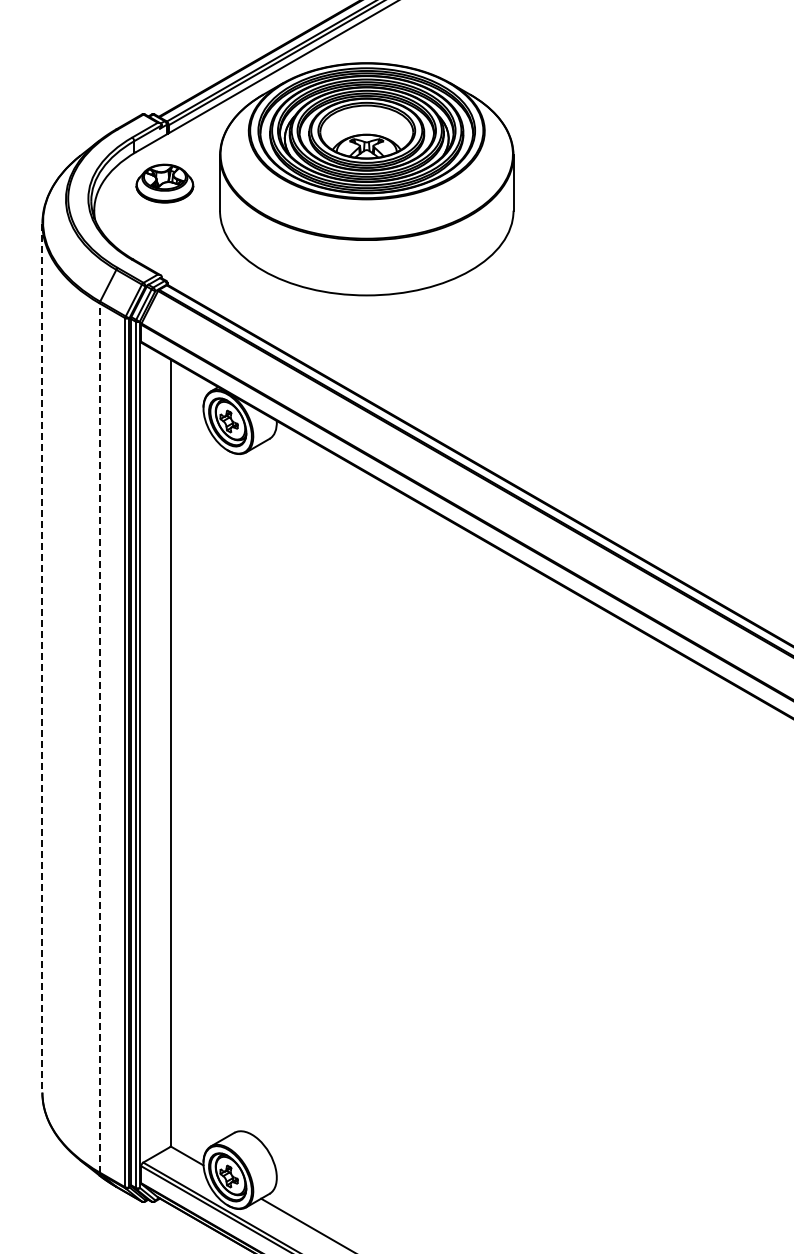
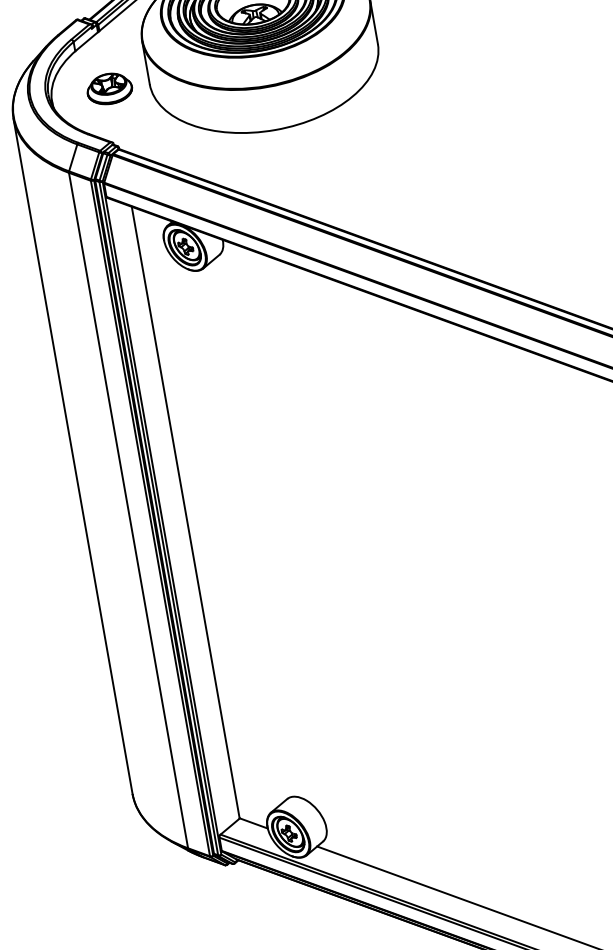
part: (164, 183) -> (109, 88), moved
line: (42, 658) -> (73, 456), dashed -> solid
line: (99, 737) -> (128, 510), dashed -> solid

